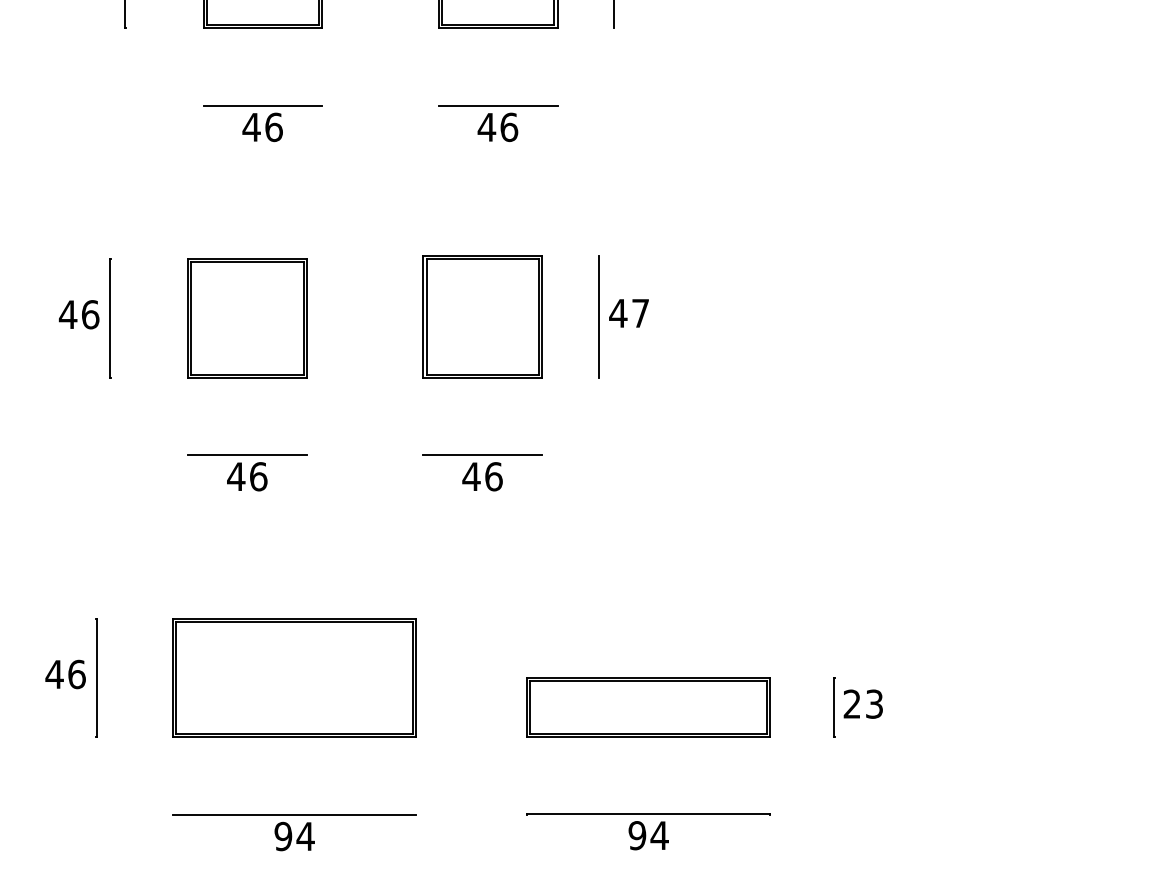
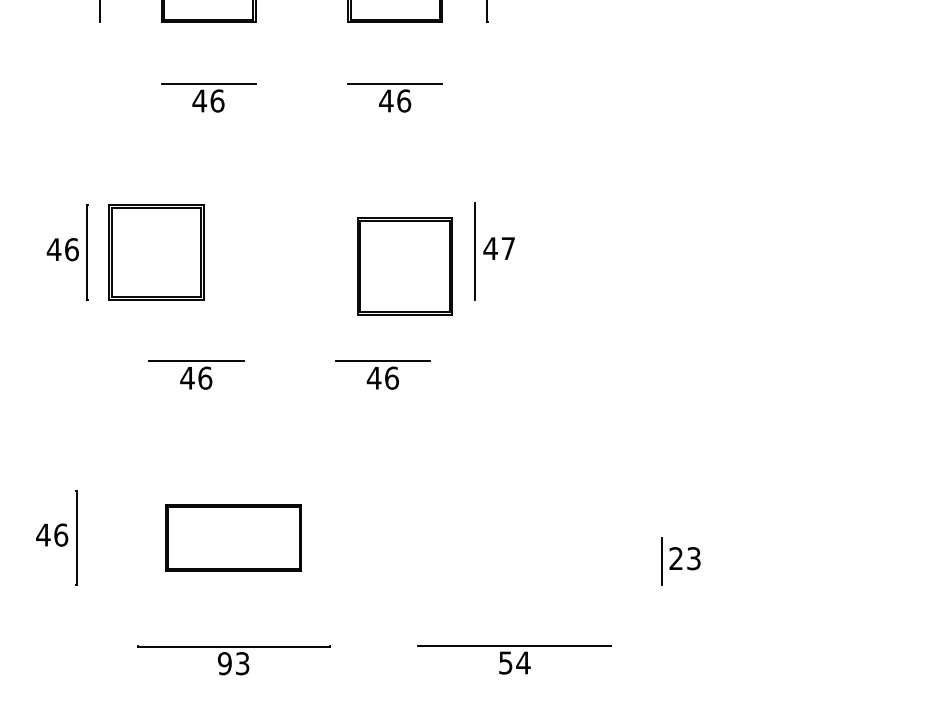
part: (482, 317) -> (404, 266), moved
part: (247, 318) -> (156, 252), moved
part: (294, 677) -> (233, 537), size x0.7
part: (648, 707) -> (514, 561), removed
text: (637, 835) -> (505, 662), 94 -> 54
text: (305, 836) -> (242, 663), 94 -> 93

